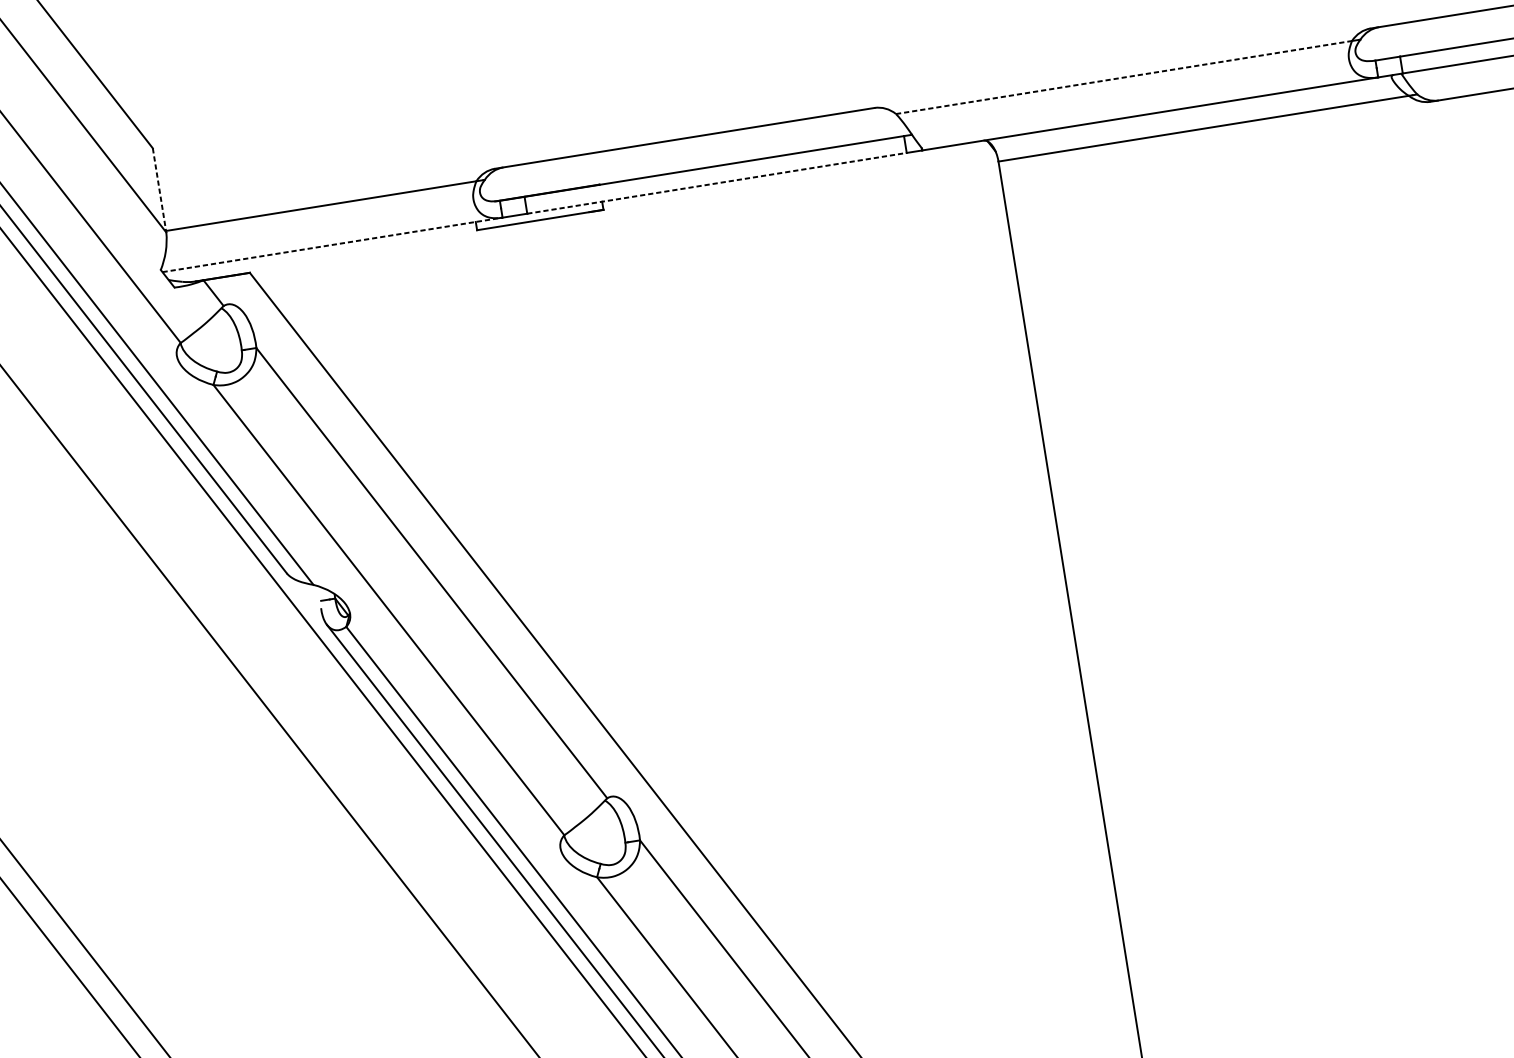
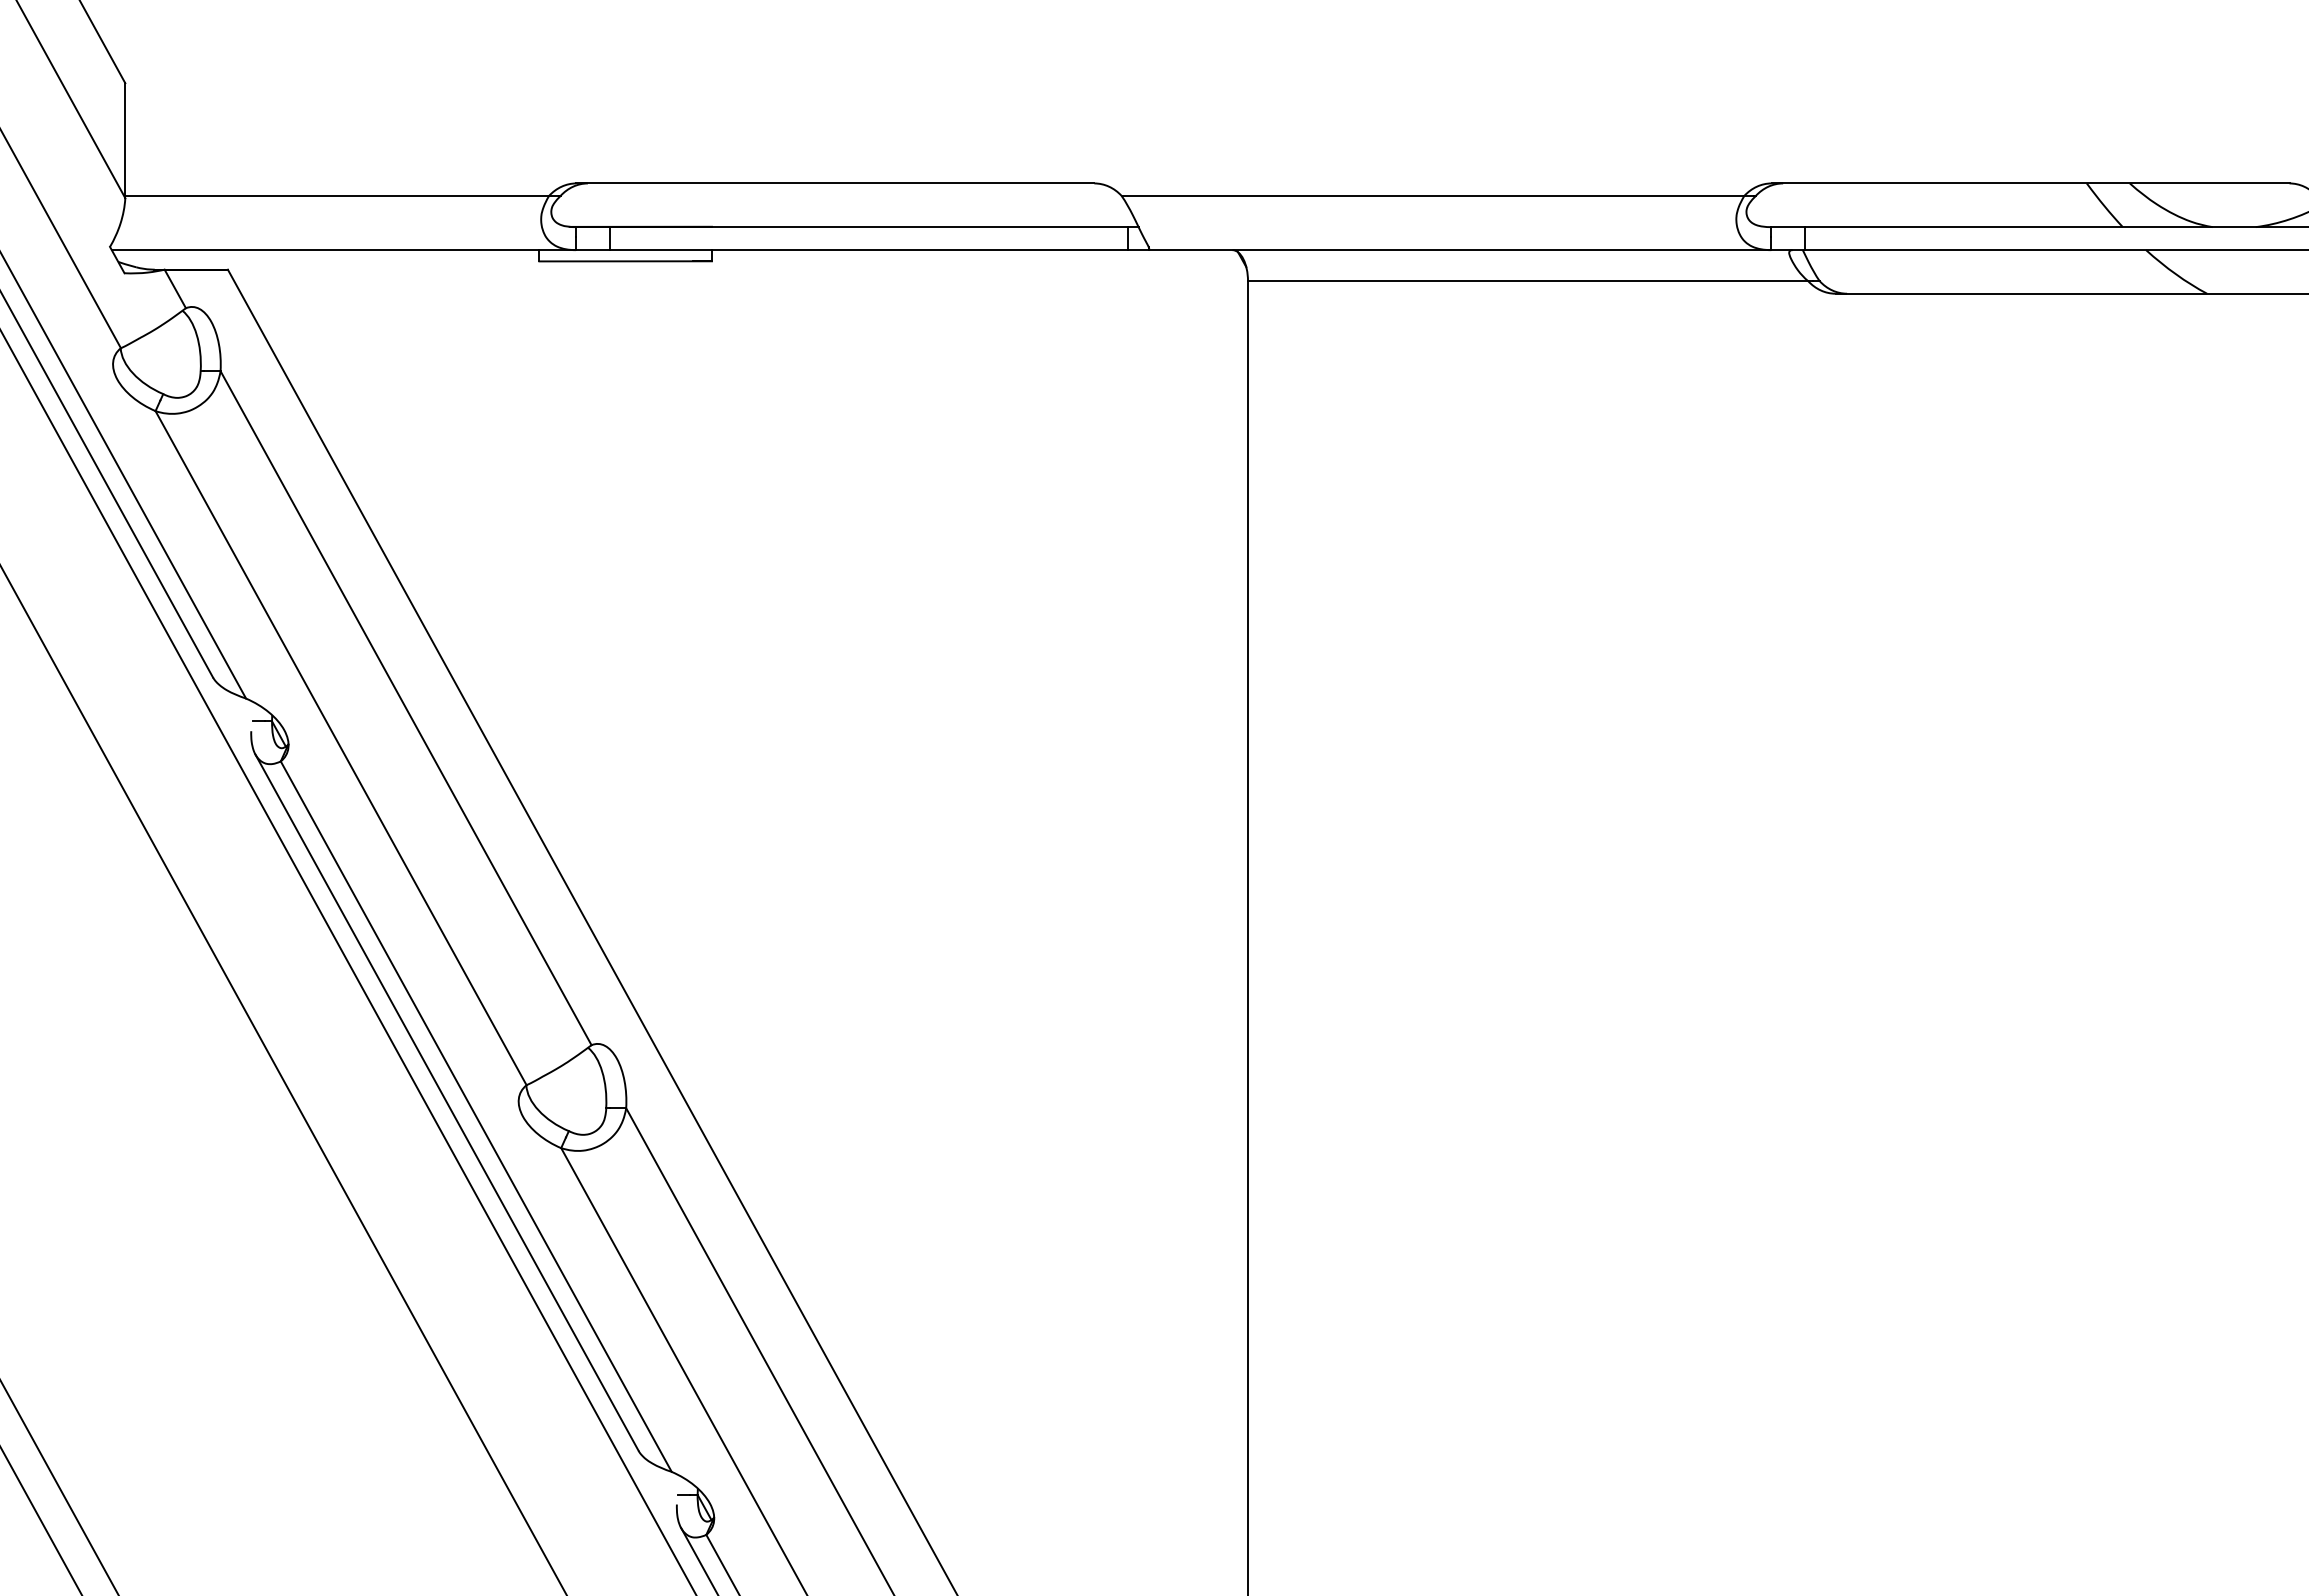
line: (1124, 77) -> (1433, 196), dashed -> solid
line: (716, 183) -> (868, 250), dashed -> solid
line: (159, 190) -> (125, 141), dashed -> solid
line: (333, 245) -> (344, 250), dashed -> solid

